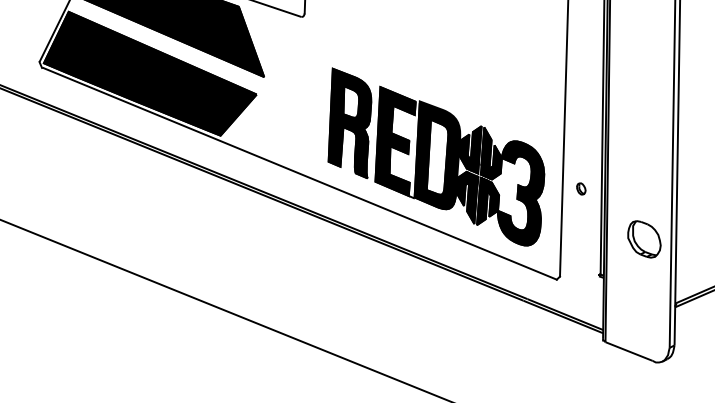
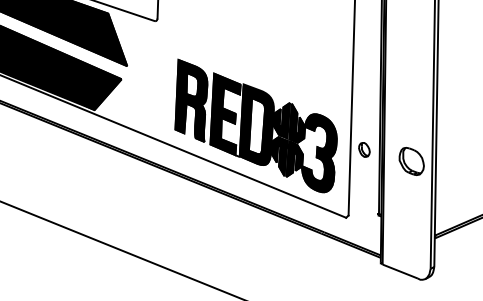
part: (581, 188) -> (364, 149), size x1.67
part: (644, 239) -> (411, 161), moved

